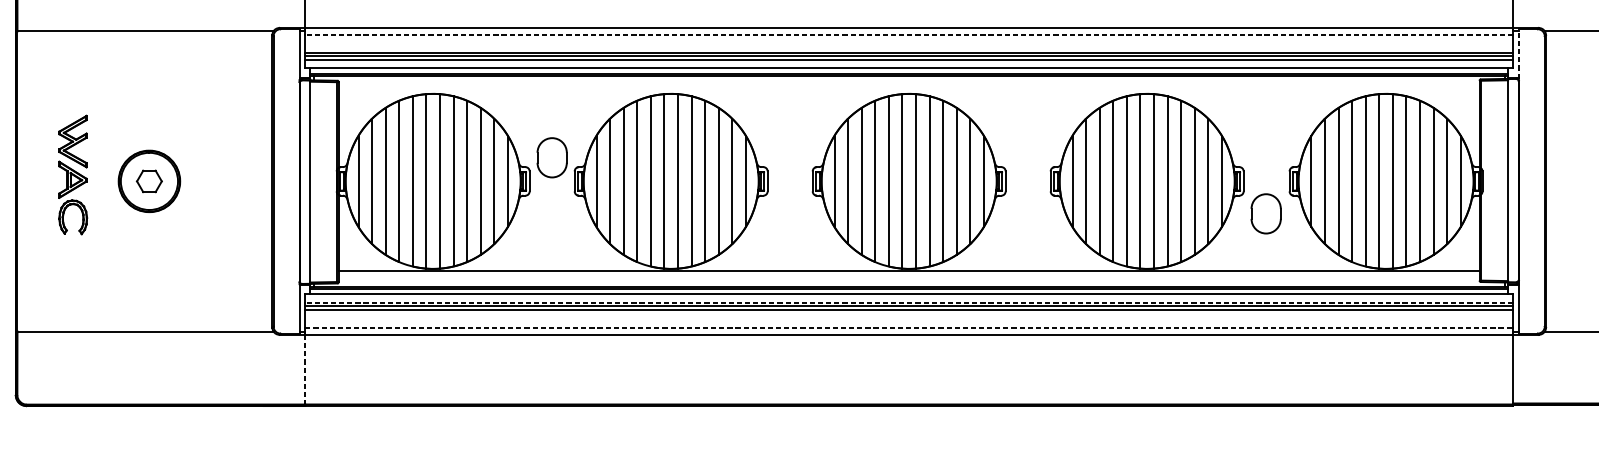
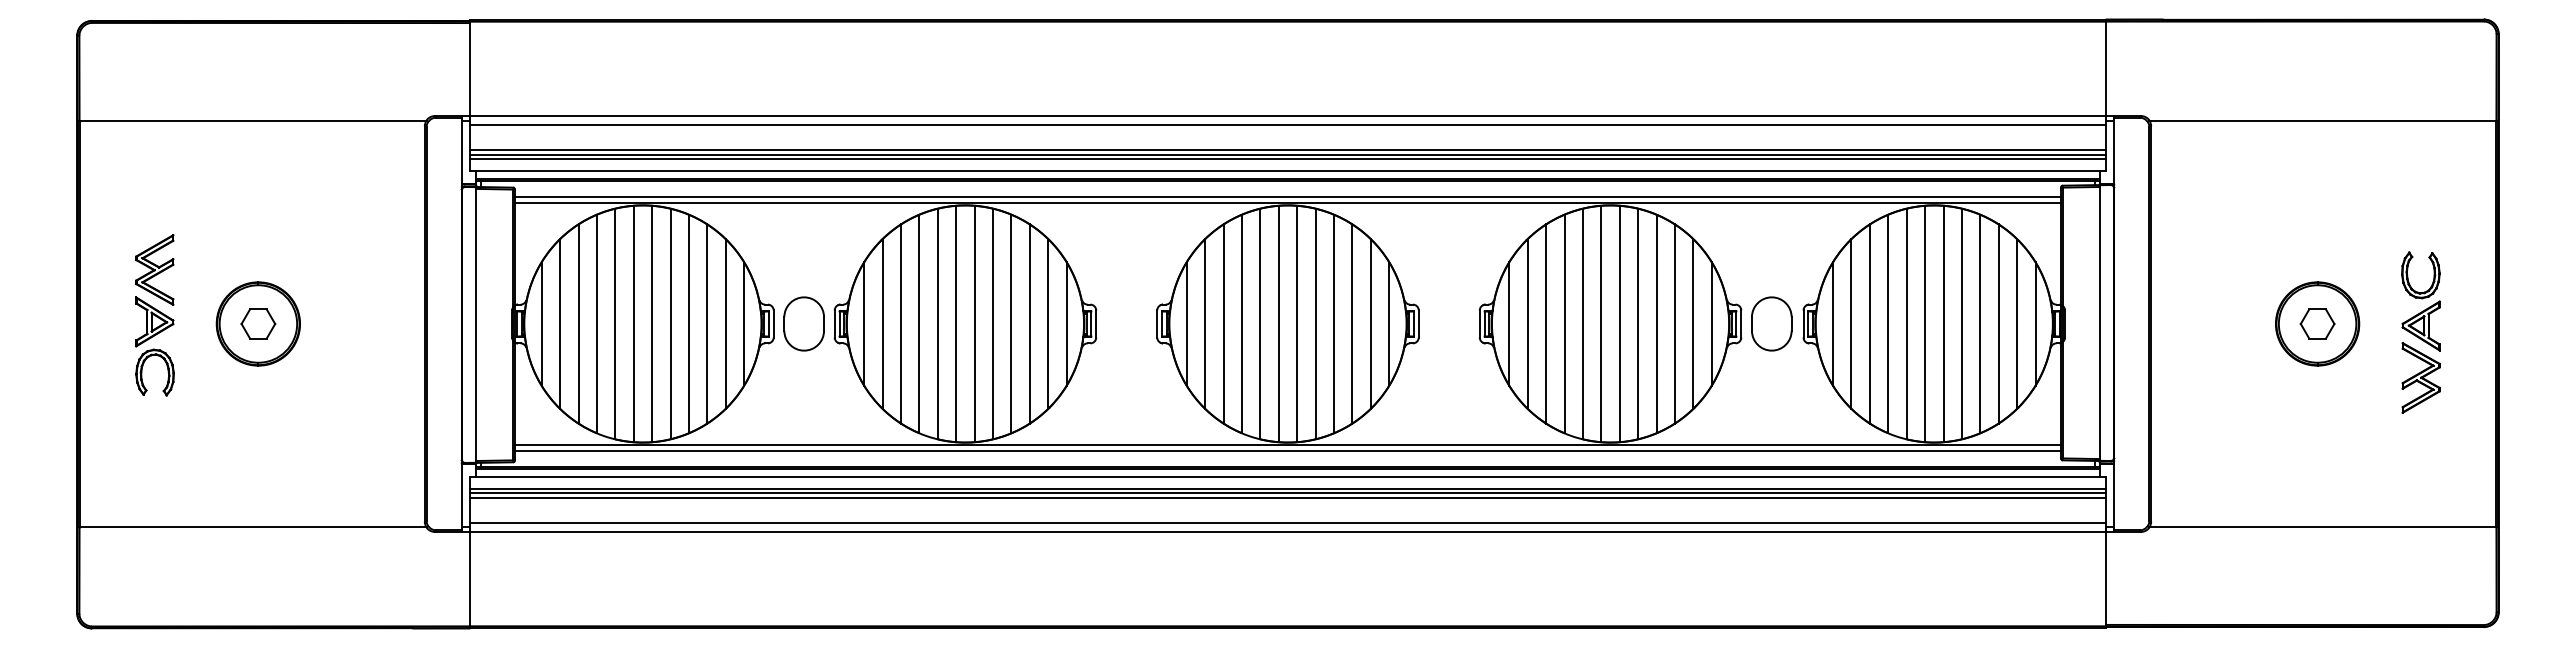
line: (908, 34) -> (1287, 125), dashed -> solid
line: (1519, 54) -> (2114, 151), dashed -> solid
line: (908, 87) -> (1287, 196), added
line: (908, 91) -> (1287, 202), added
part: (551, 157) -> (803, 323), moved
part: (1265, 213) -> (1771, 323), moved
line: (908, 275) -> (1287, 451), added
line: (908, 302) -> (1287, 488), dashed -> solid
line: (909, 327) -> (1288, 522), dashed -> solid
line: (305, 369) -> (469, 579), dashed -> solid

